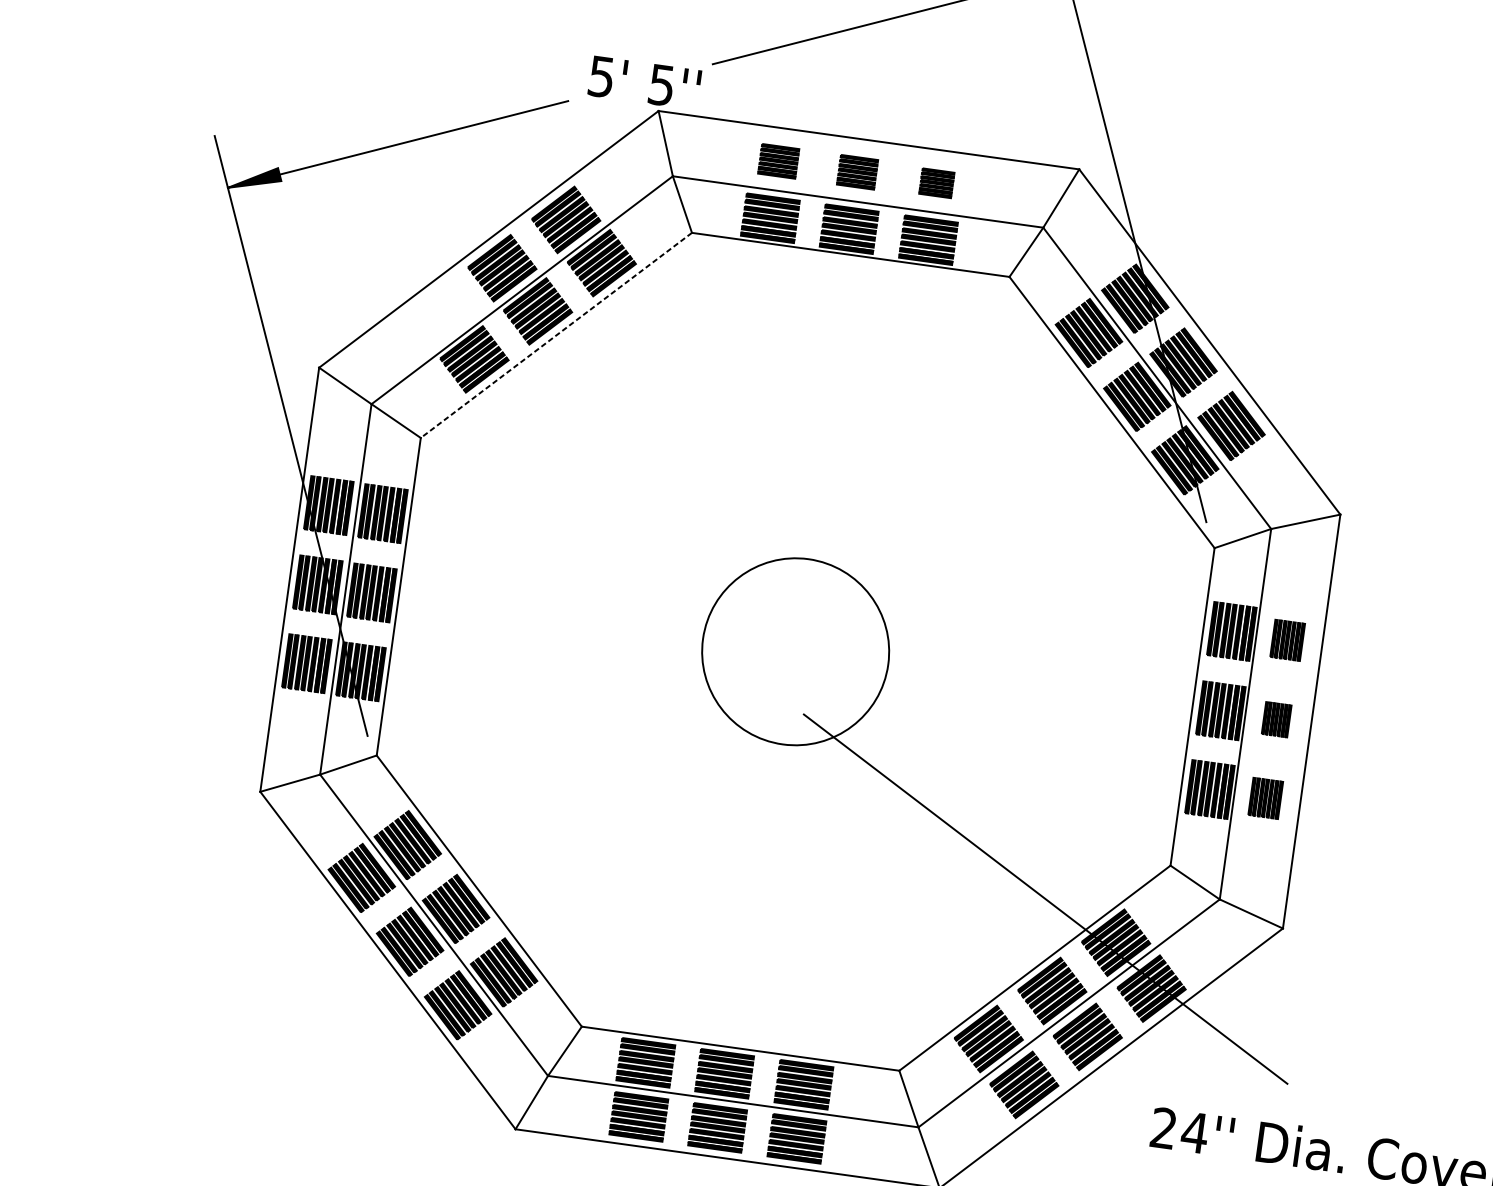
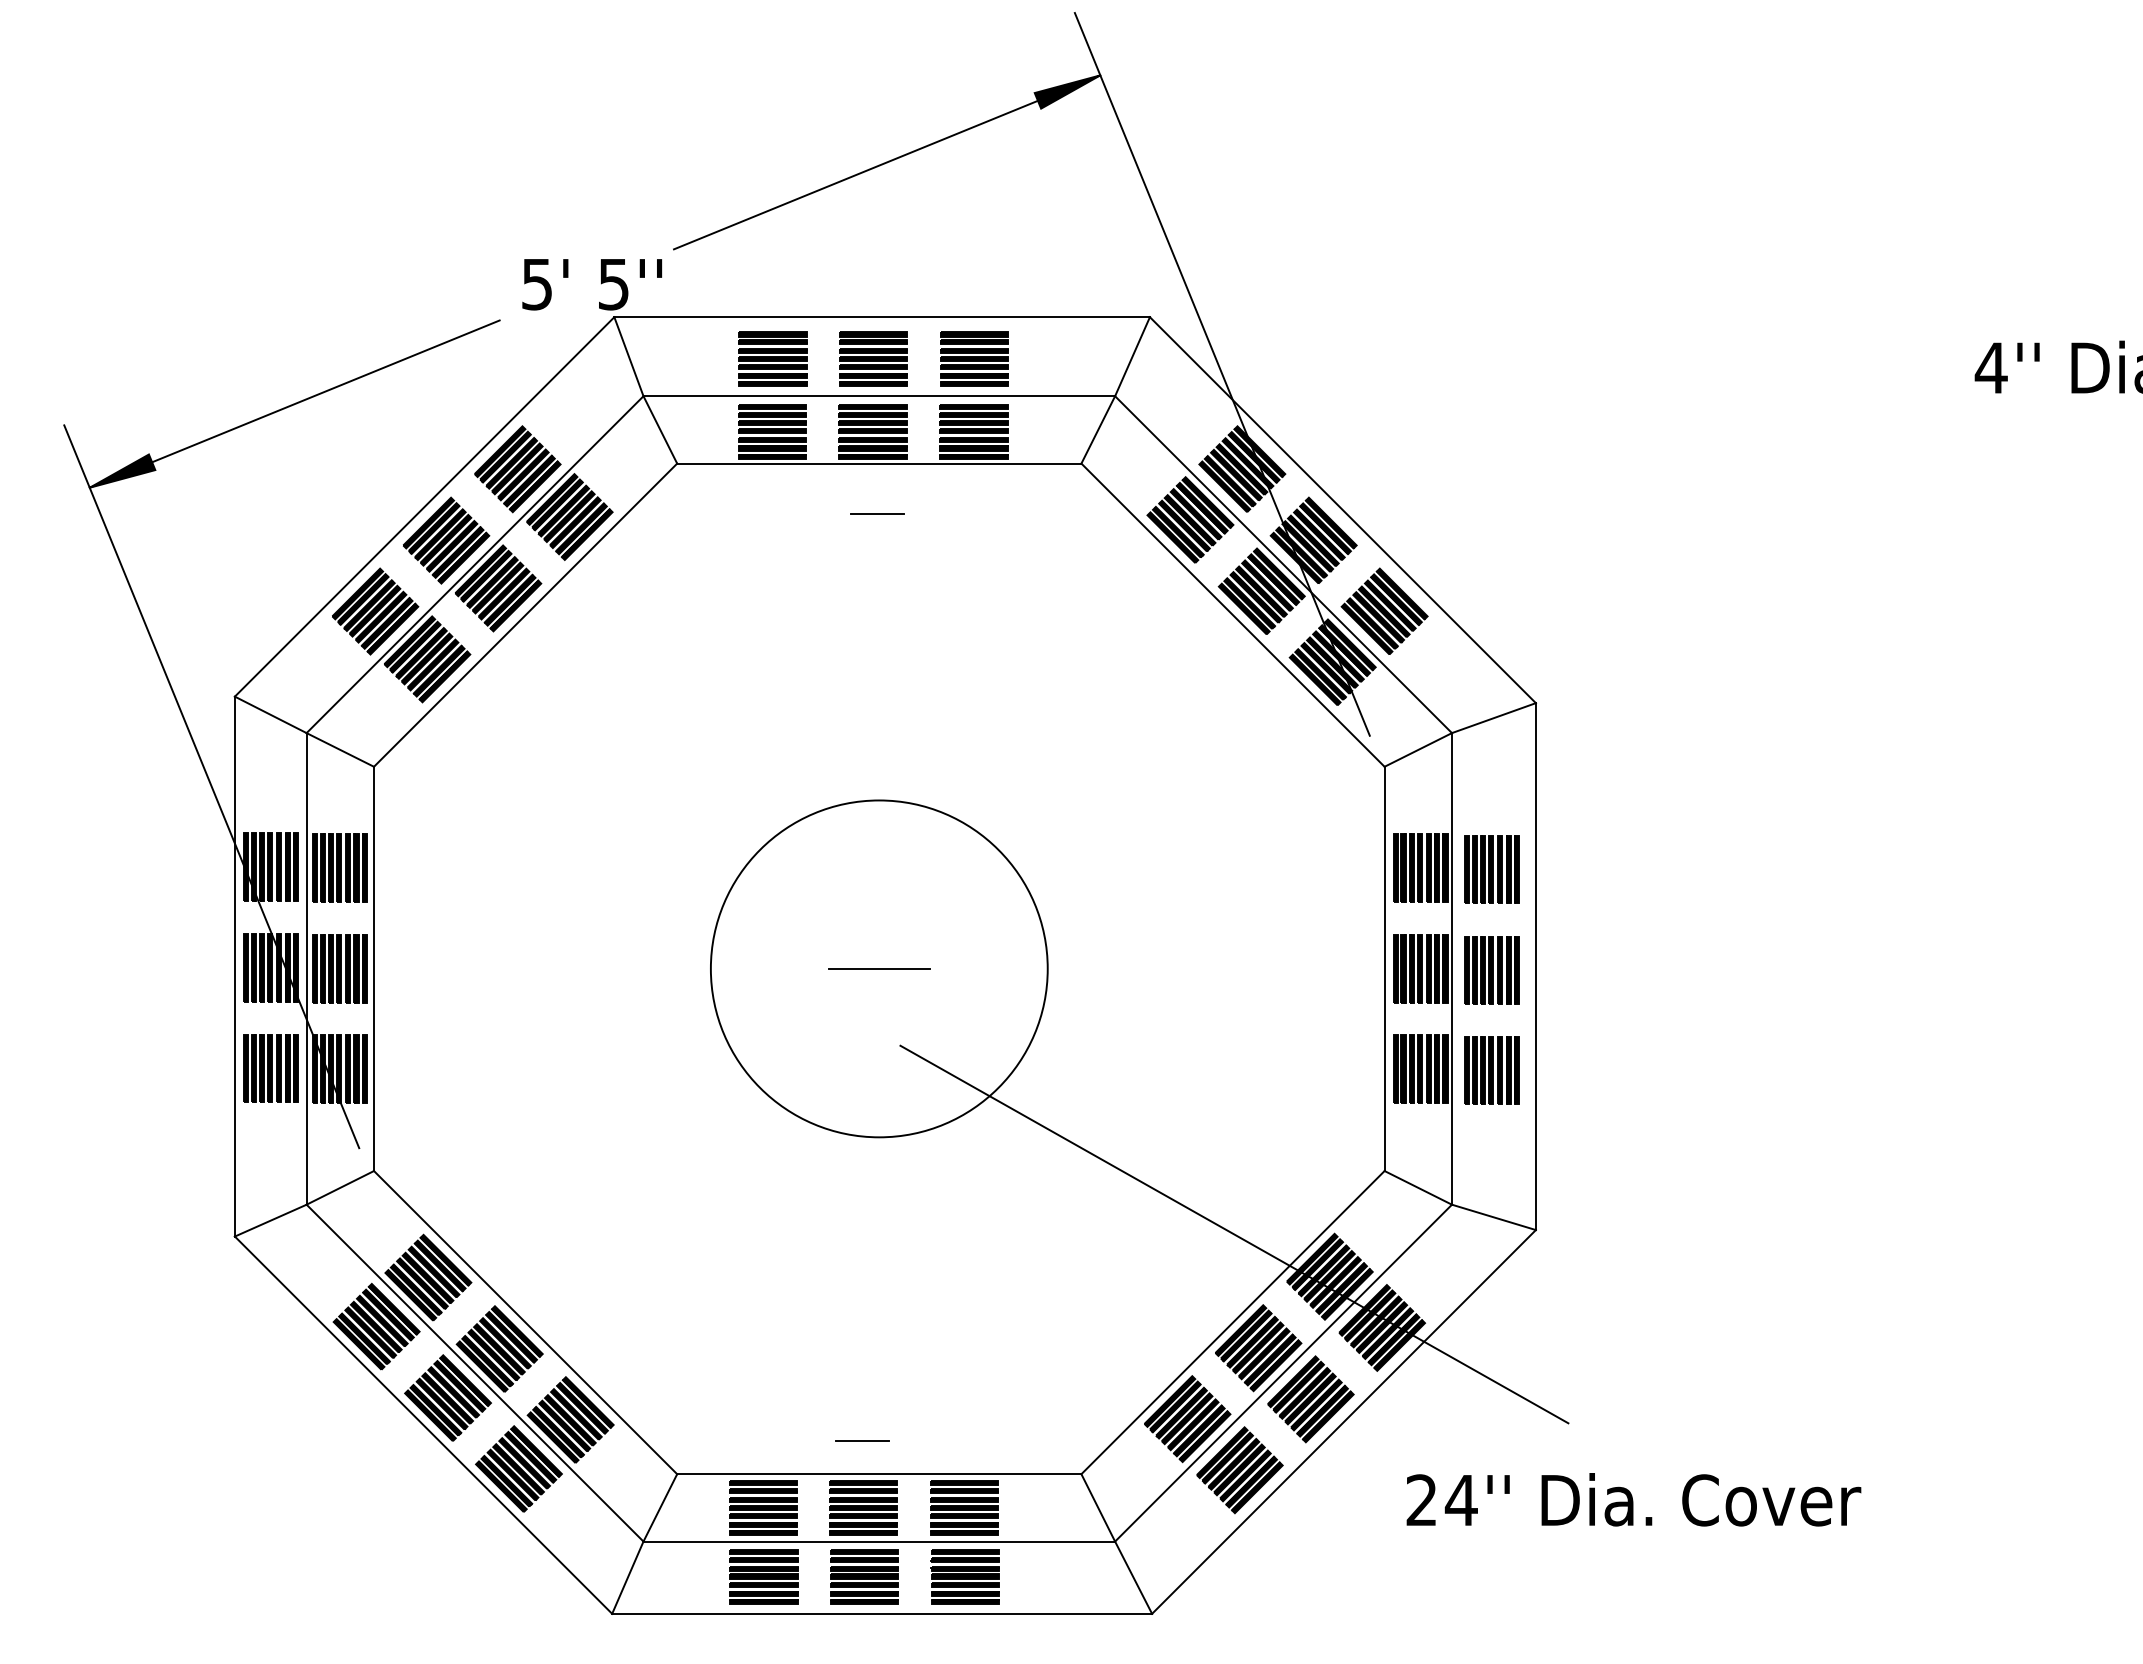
part: (778, 160) -> (772, 358), size x1.43
part: (857, 171) -> (873, 358), size x1.43
part: (936, 182) -> (974, 358), size x1.67
line: (843, 294) -> (877, 514), added
part: (438, 316) -> (375, 611), added
line: (556, 335) -> (525, 615), dashed -> solid
part: (1287, 640) -> (1491, 869), size x1.43
circle: (795, 651) -> (878, 968), size x1.43
line: (795, 651) -> (878, 968), added
part: (1276, 719) -> (1491, 970), size x1.67
part: (1265, 798) -> (1491, 1070), size x1.43
line: (730, 1021) -> (861, 1441), added

